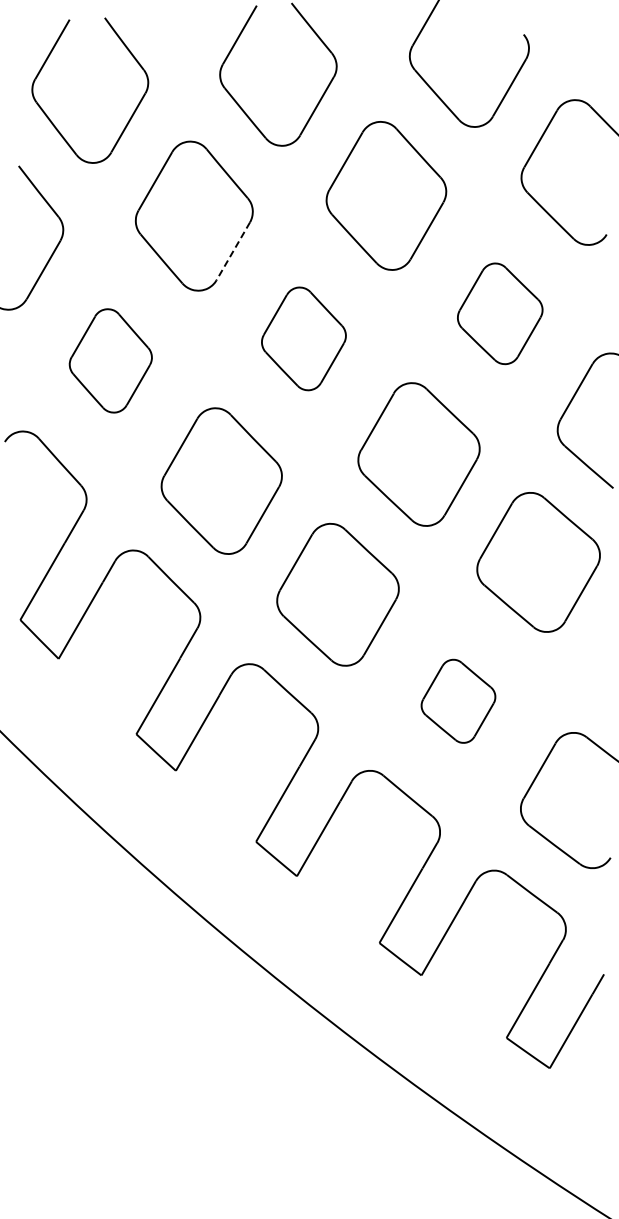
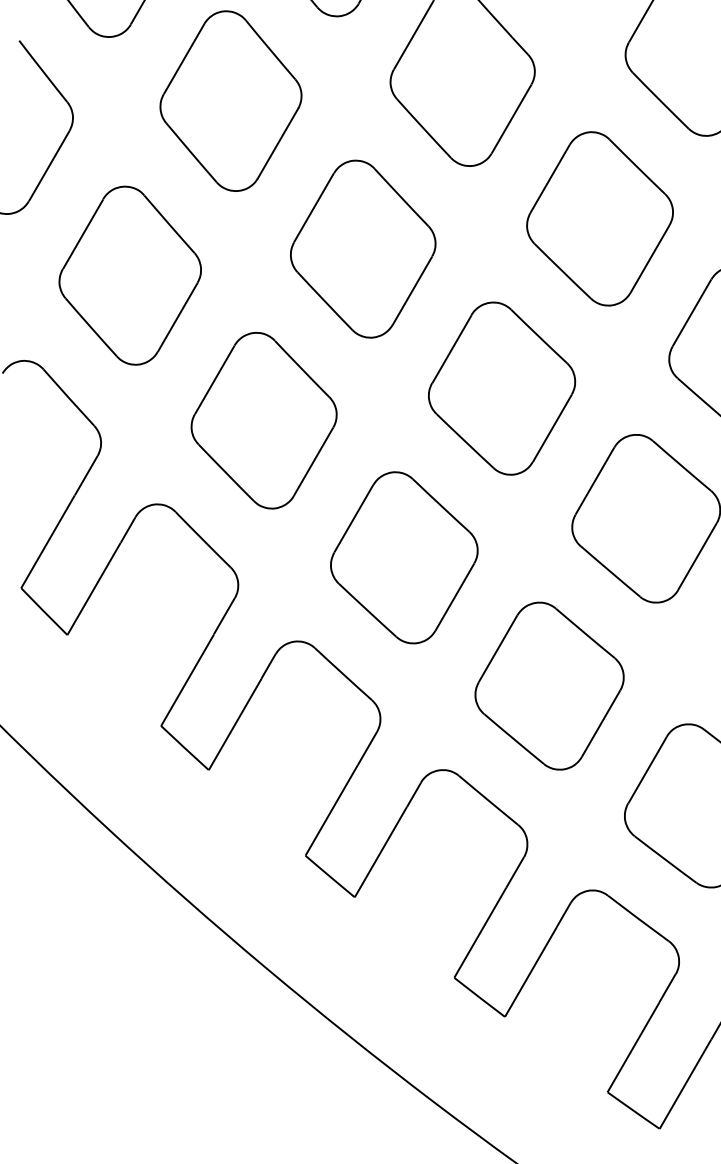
line: (233, 251) -> (278, 143), dashed -> solid
part: (499, 313) -> (599, 218), size x1.43
part: (303, 338) -> (362, 248), size x1.43
part: (110, 360) -> (129, 275), size x1.43
part: (458, 701) -> (549, 686), size x1.67

